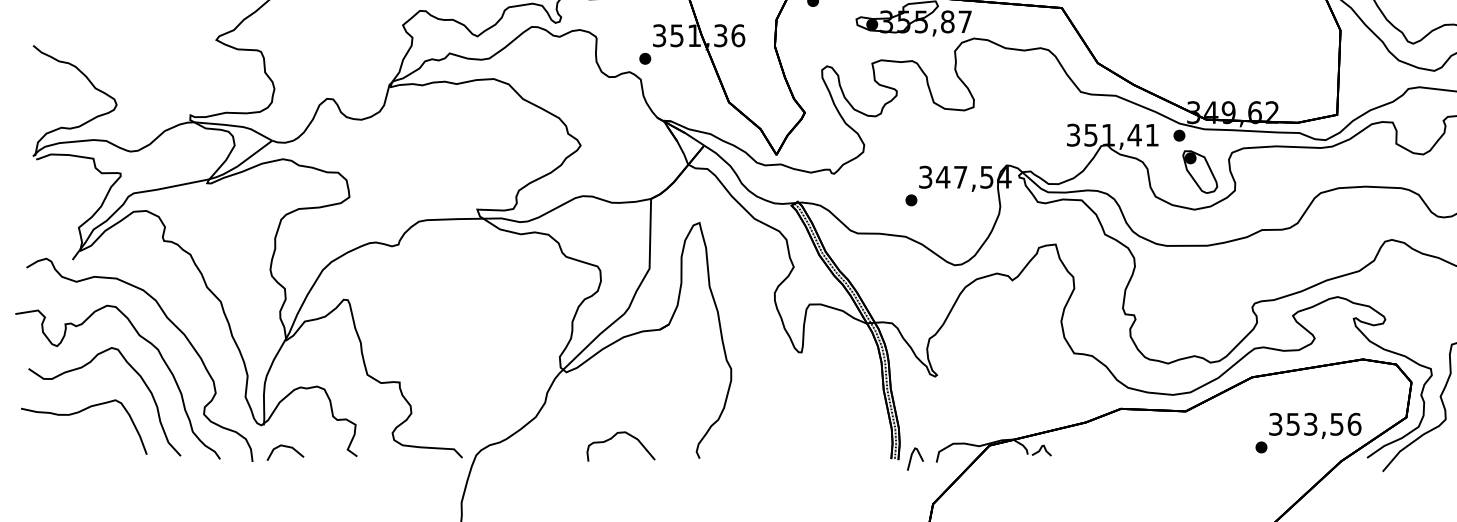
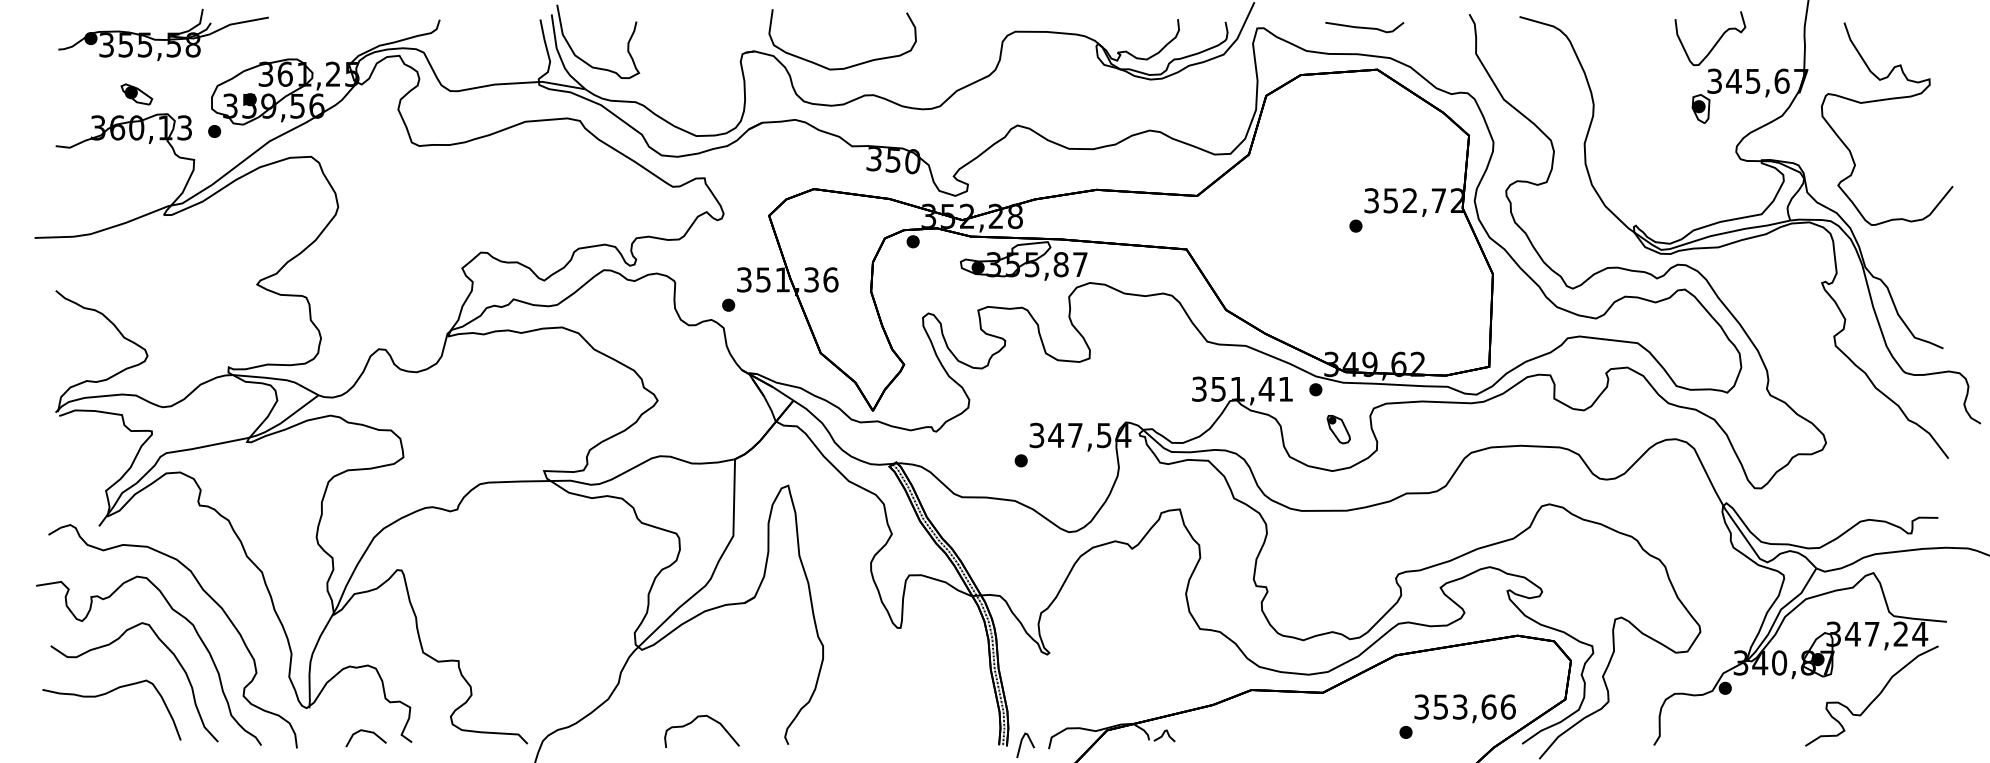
part: (1200, 171) -> (1338, 429), size x0.6
text: (1336, 423) -> (1488, 706), 353,56 -> 353,66
line: (285, 447) -> (366, 732), moved

